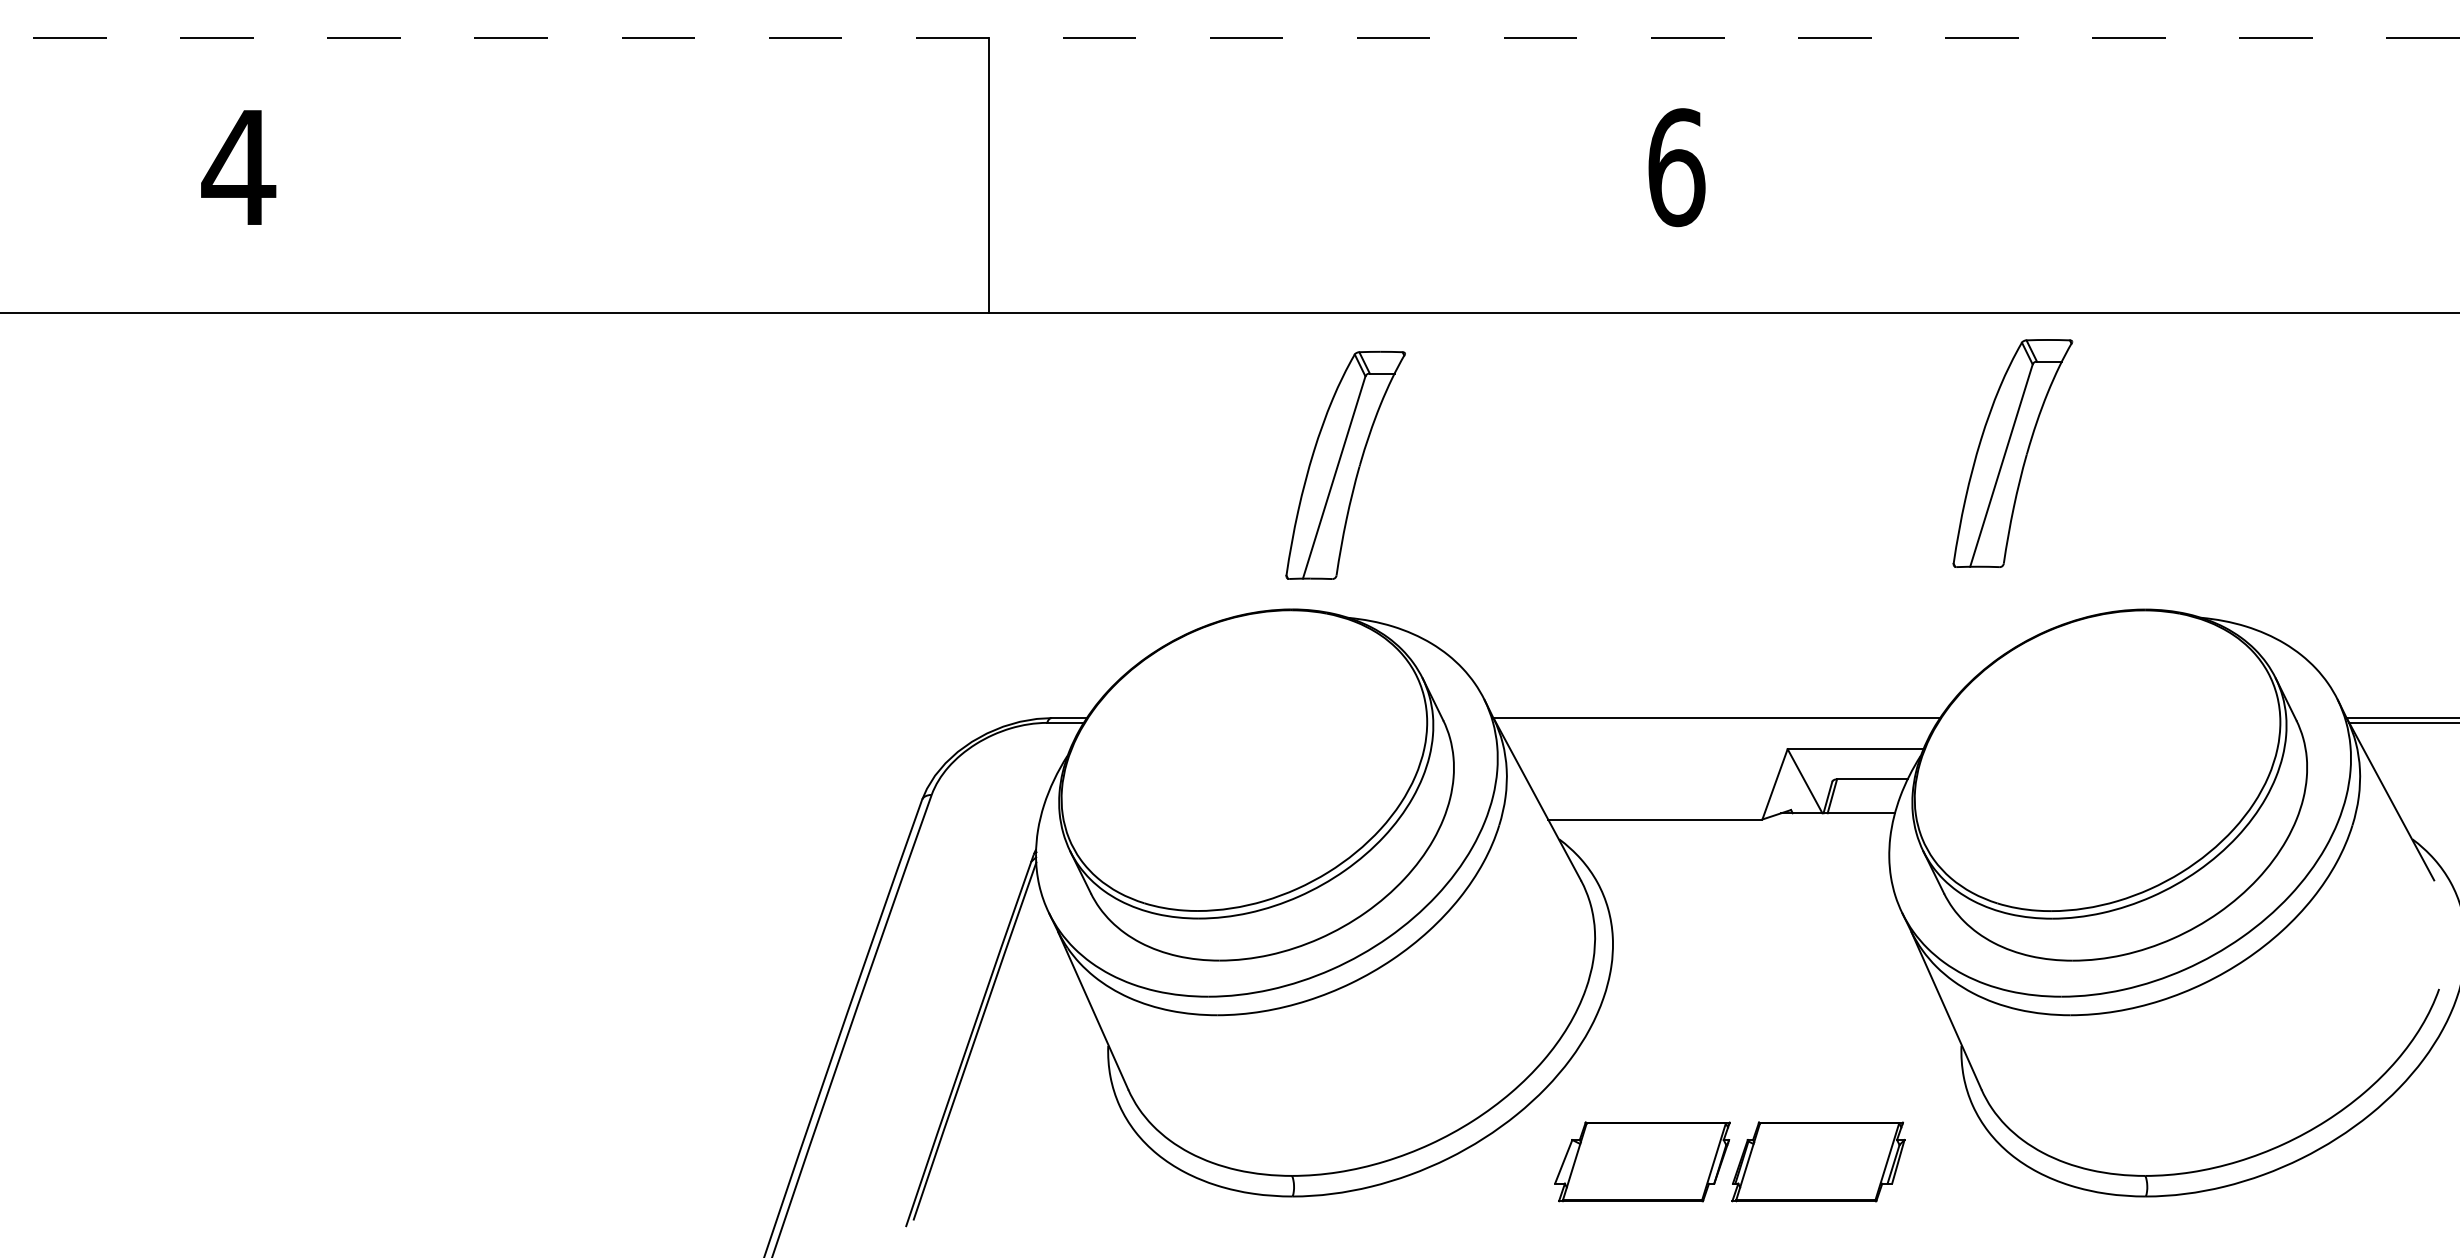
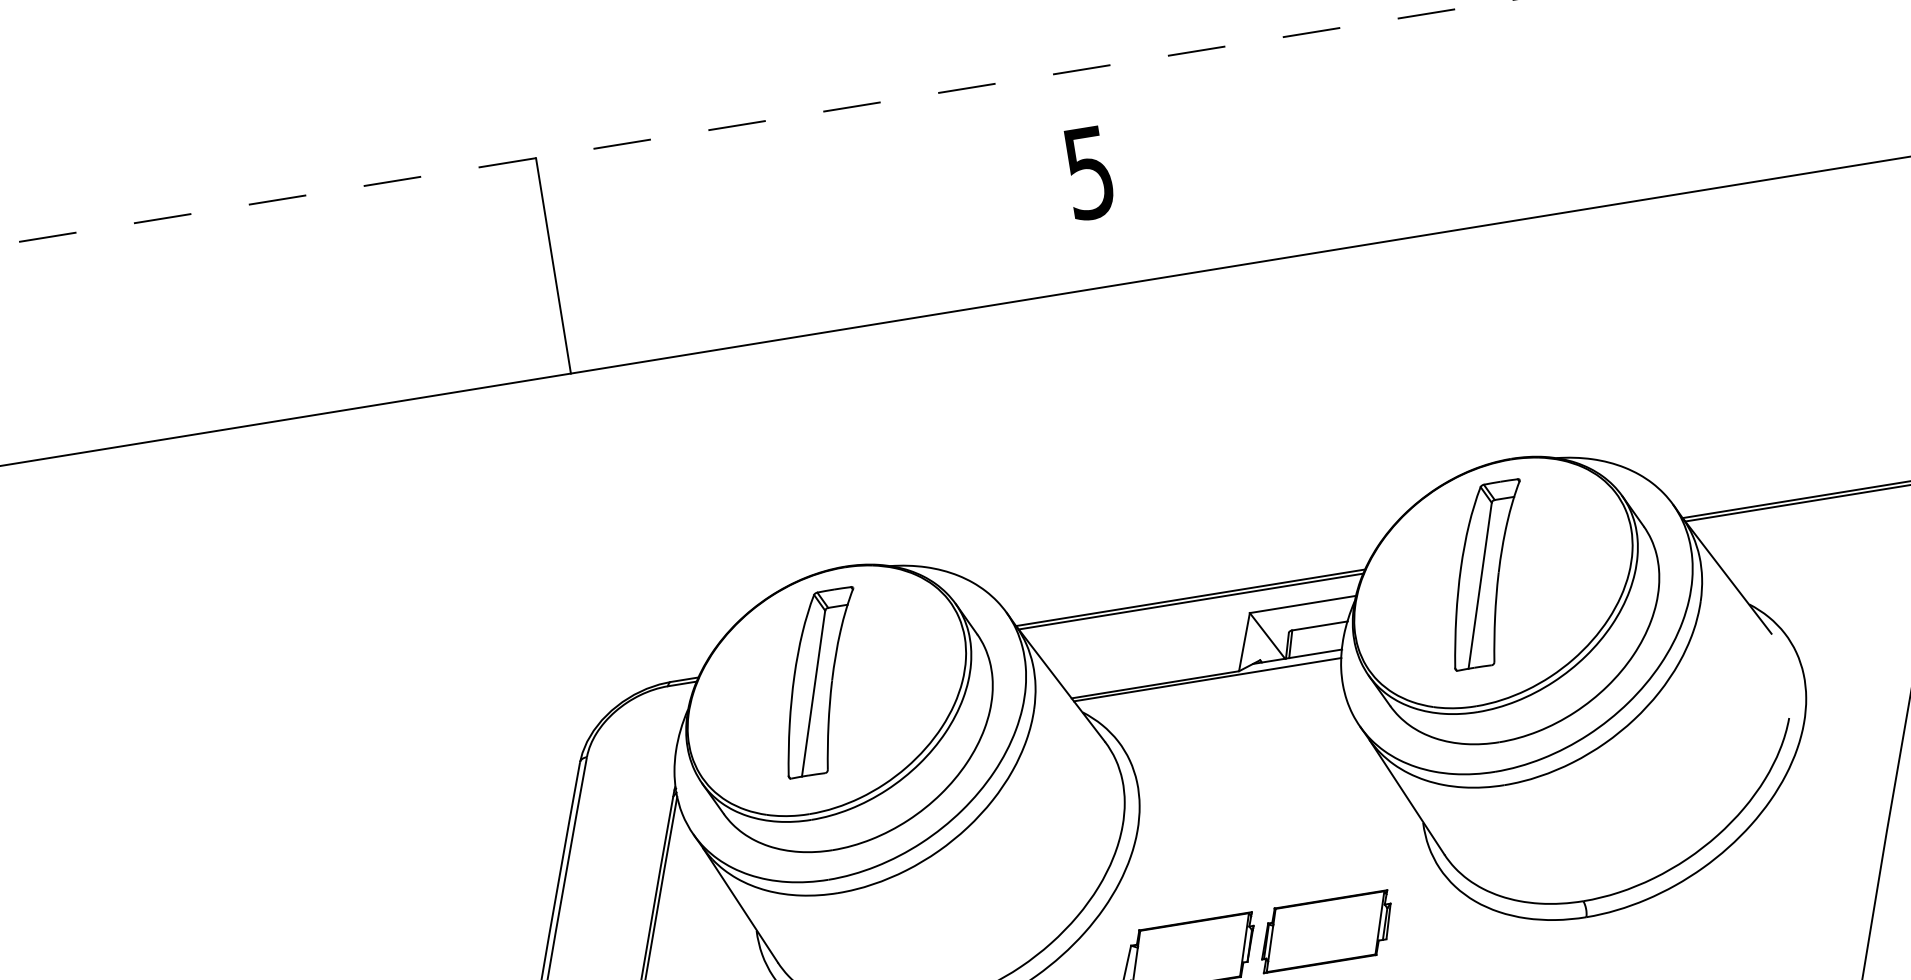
text: (1676, 167) -> (1089, 172), 6 -> 5
part: (2012, 453) -> (1487, 574), moved
part: (1345, 464) -> (820, 682), moved
line: (1716, 722) -> (1190, 601), added
line: (1721, 823) -> (1207, 679), added

